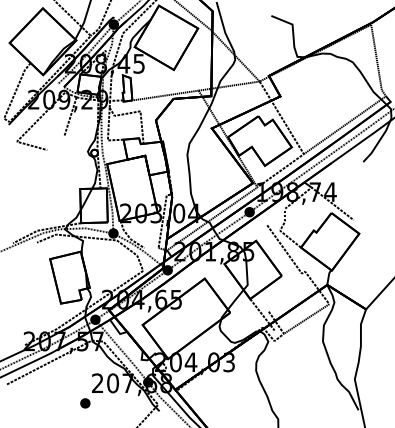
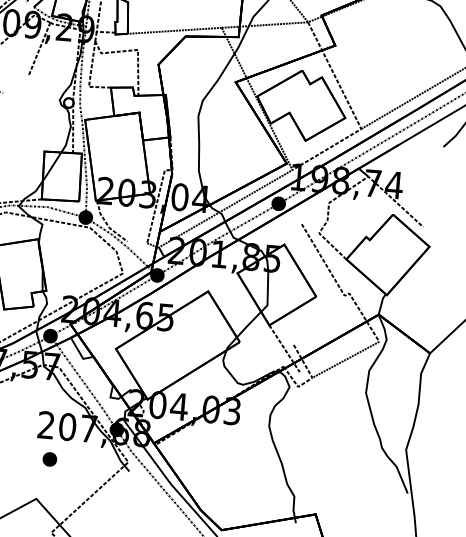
part: (85, 403) -> (50, 459), moved

